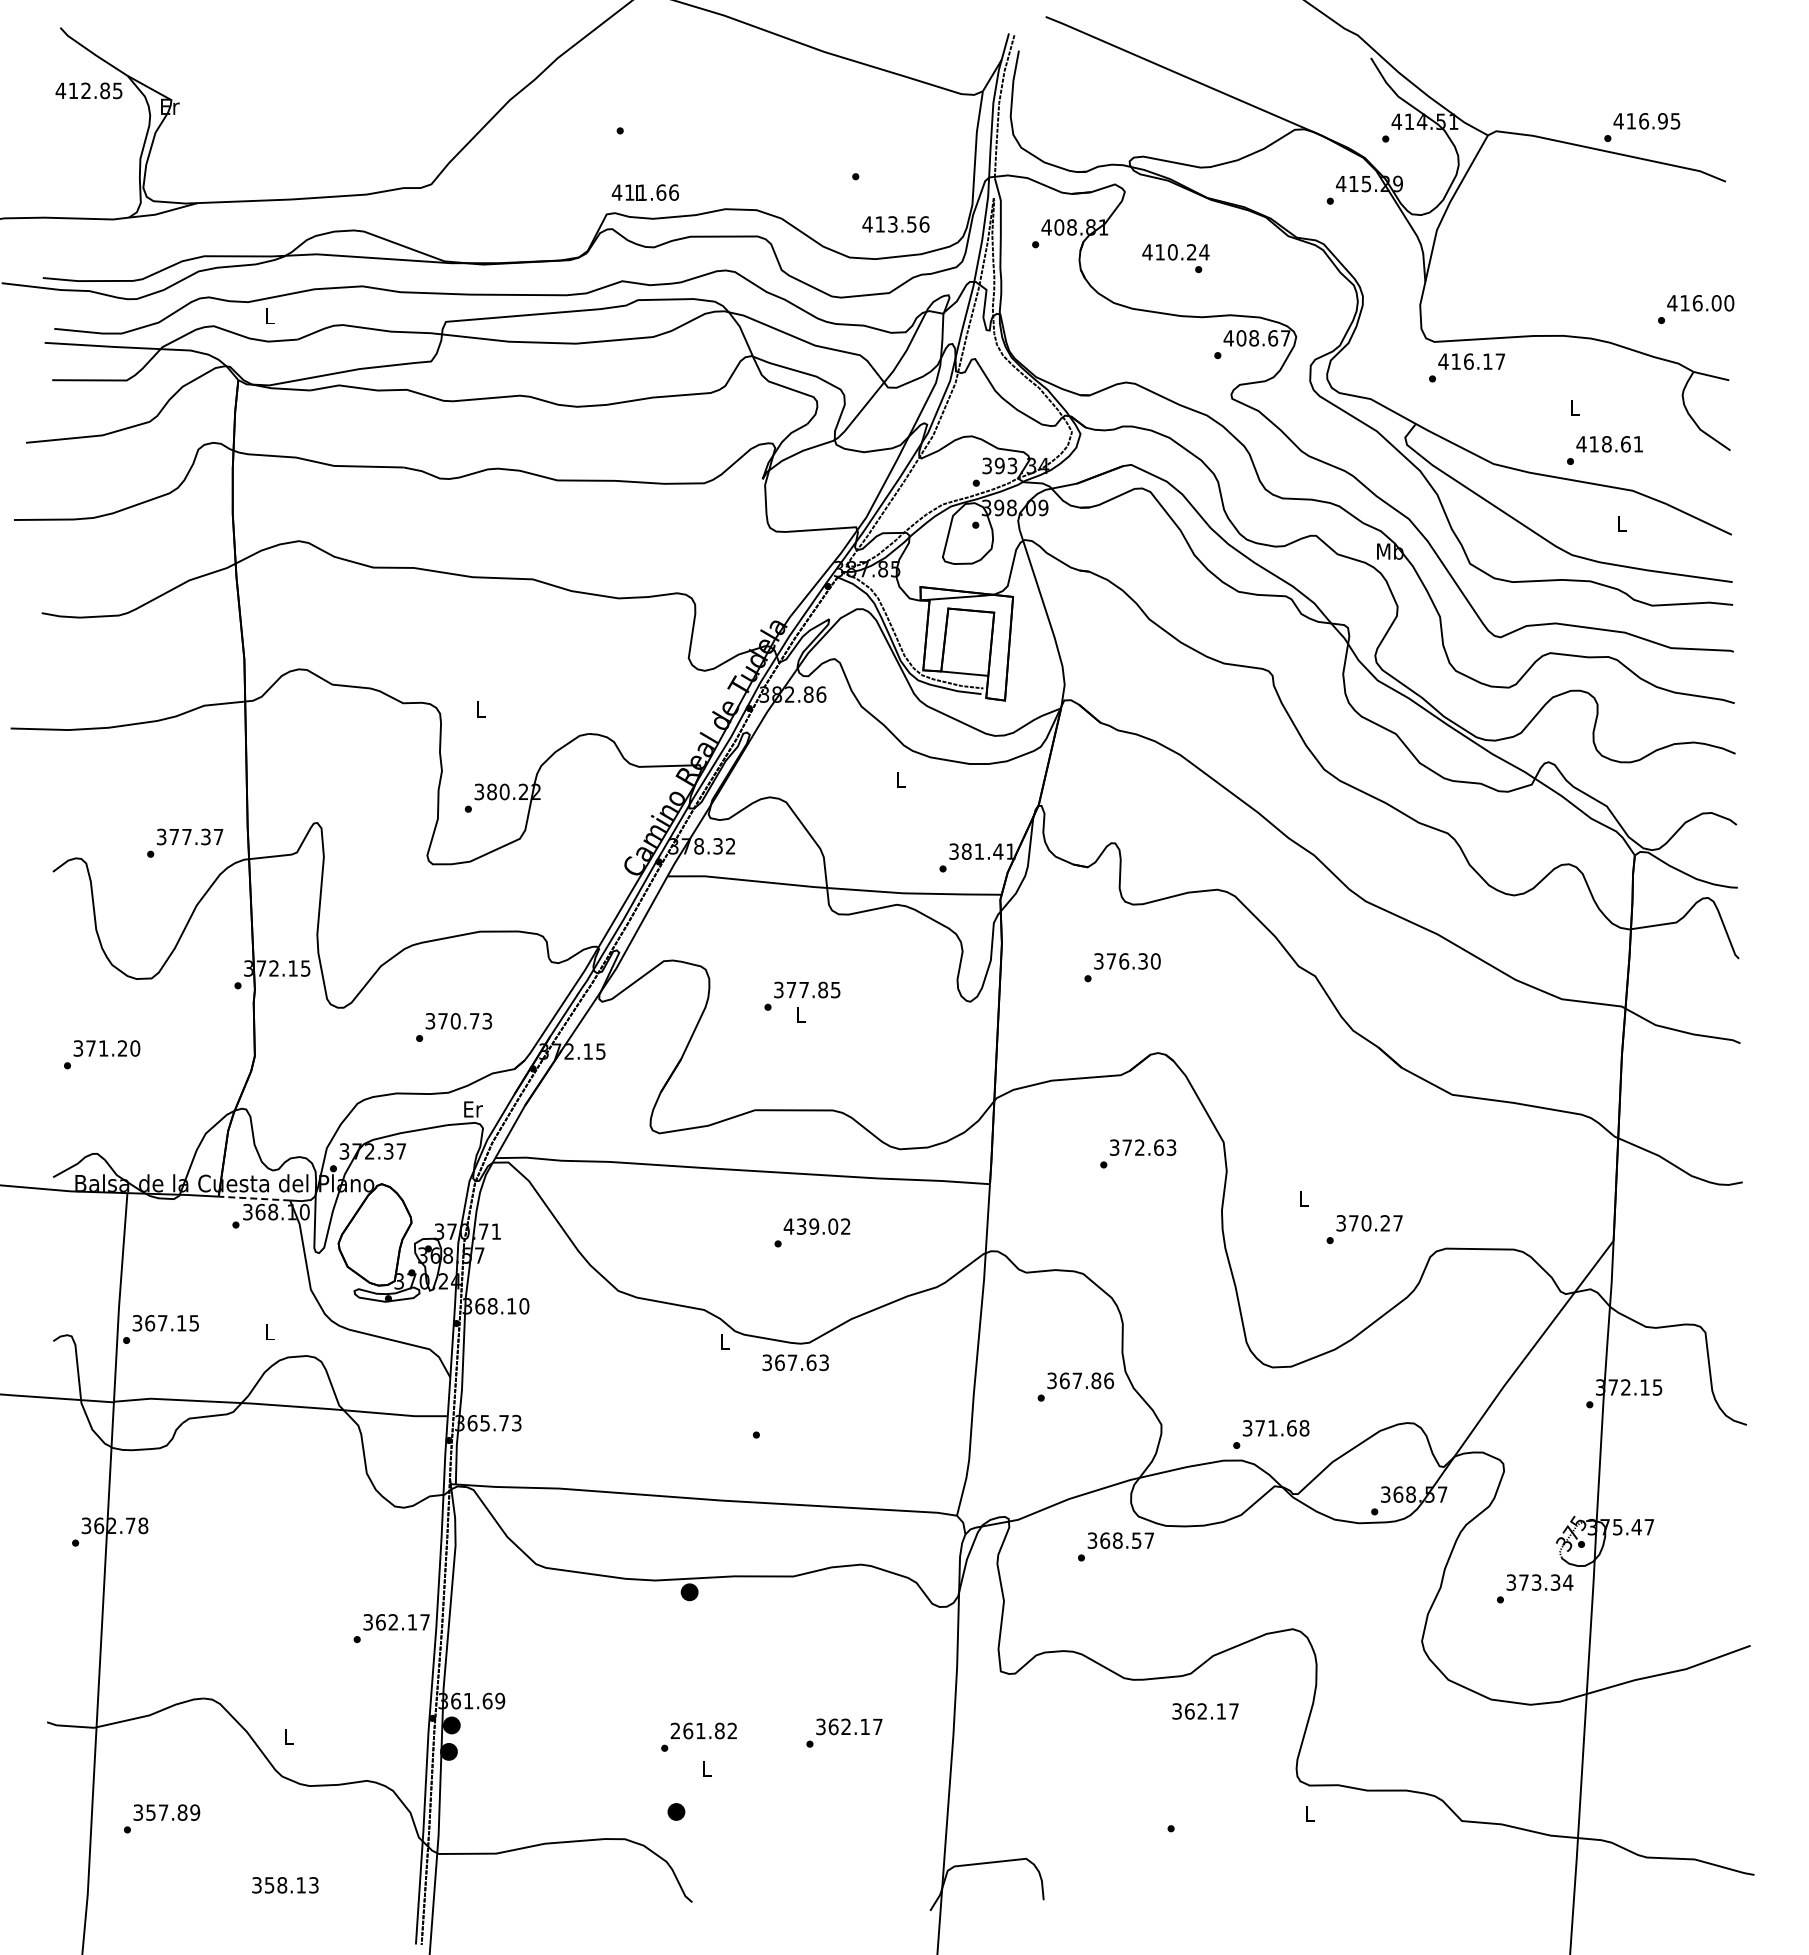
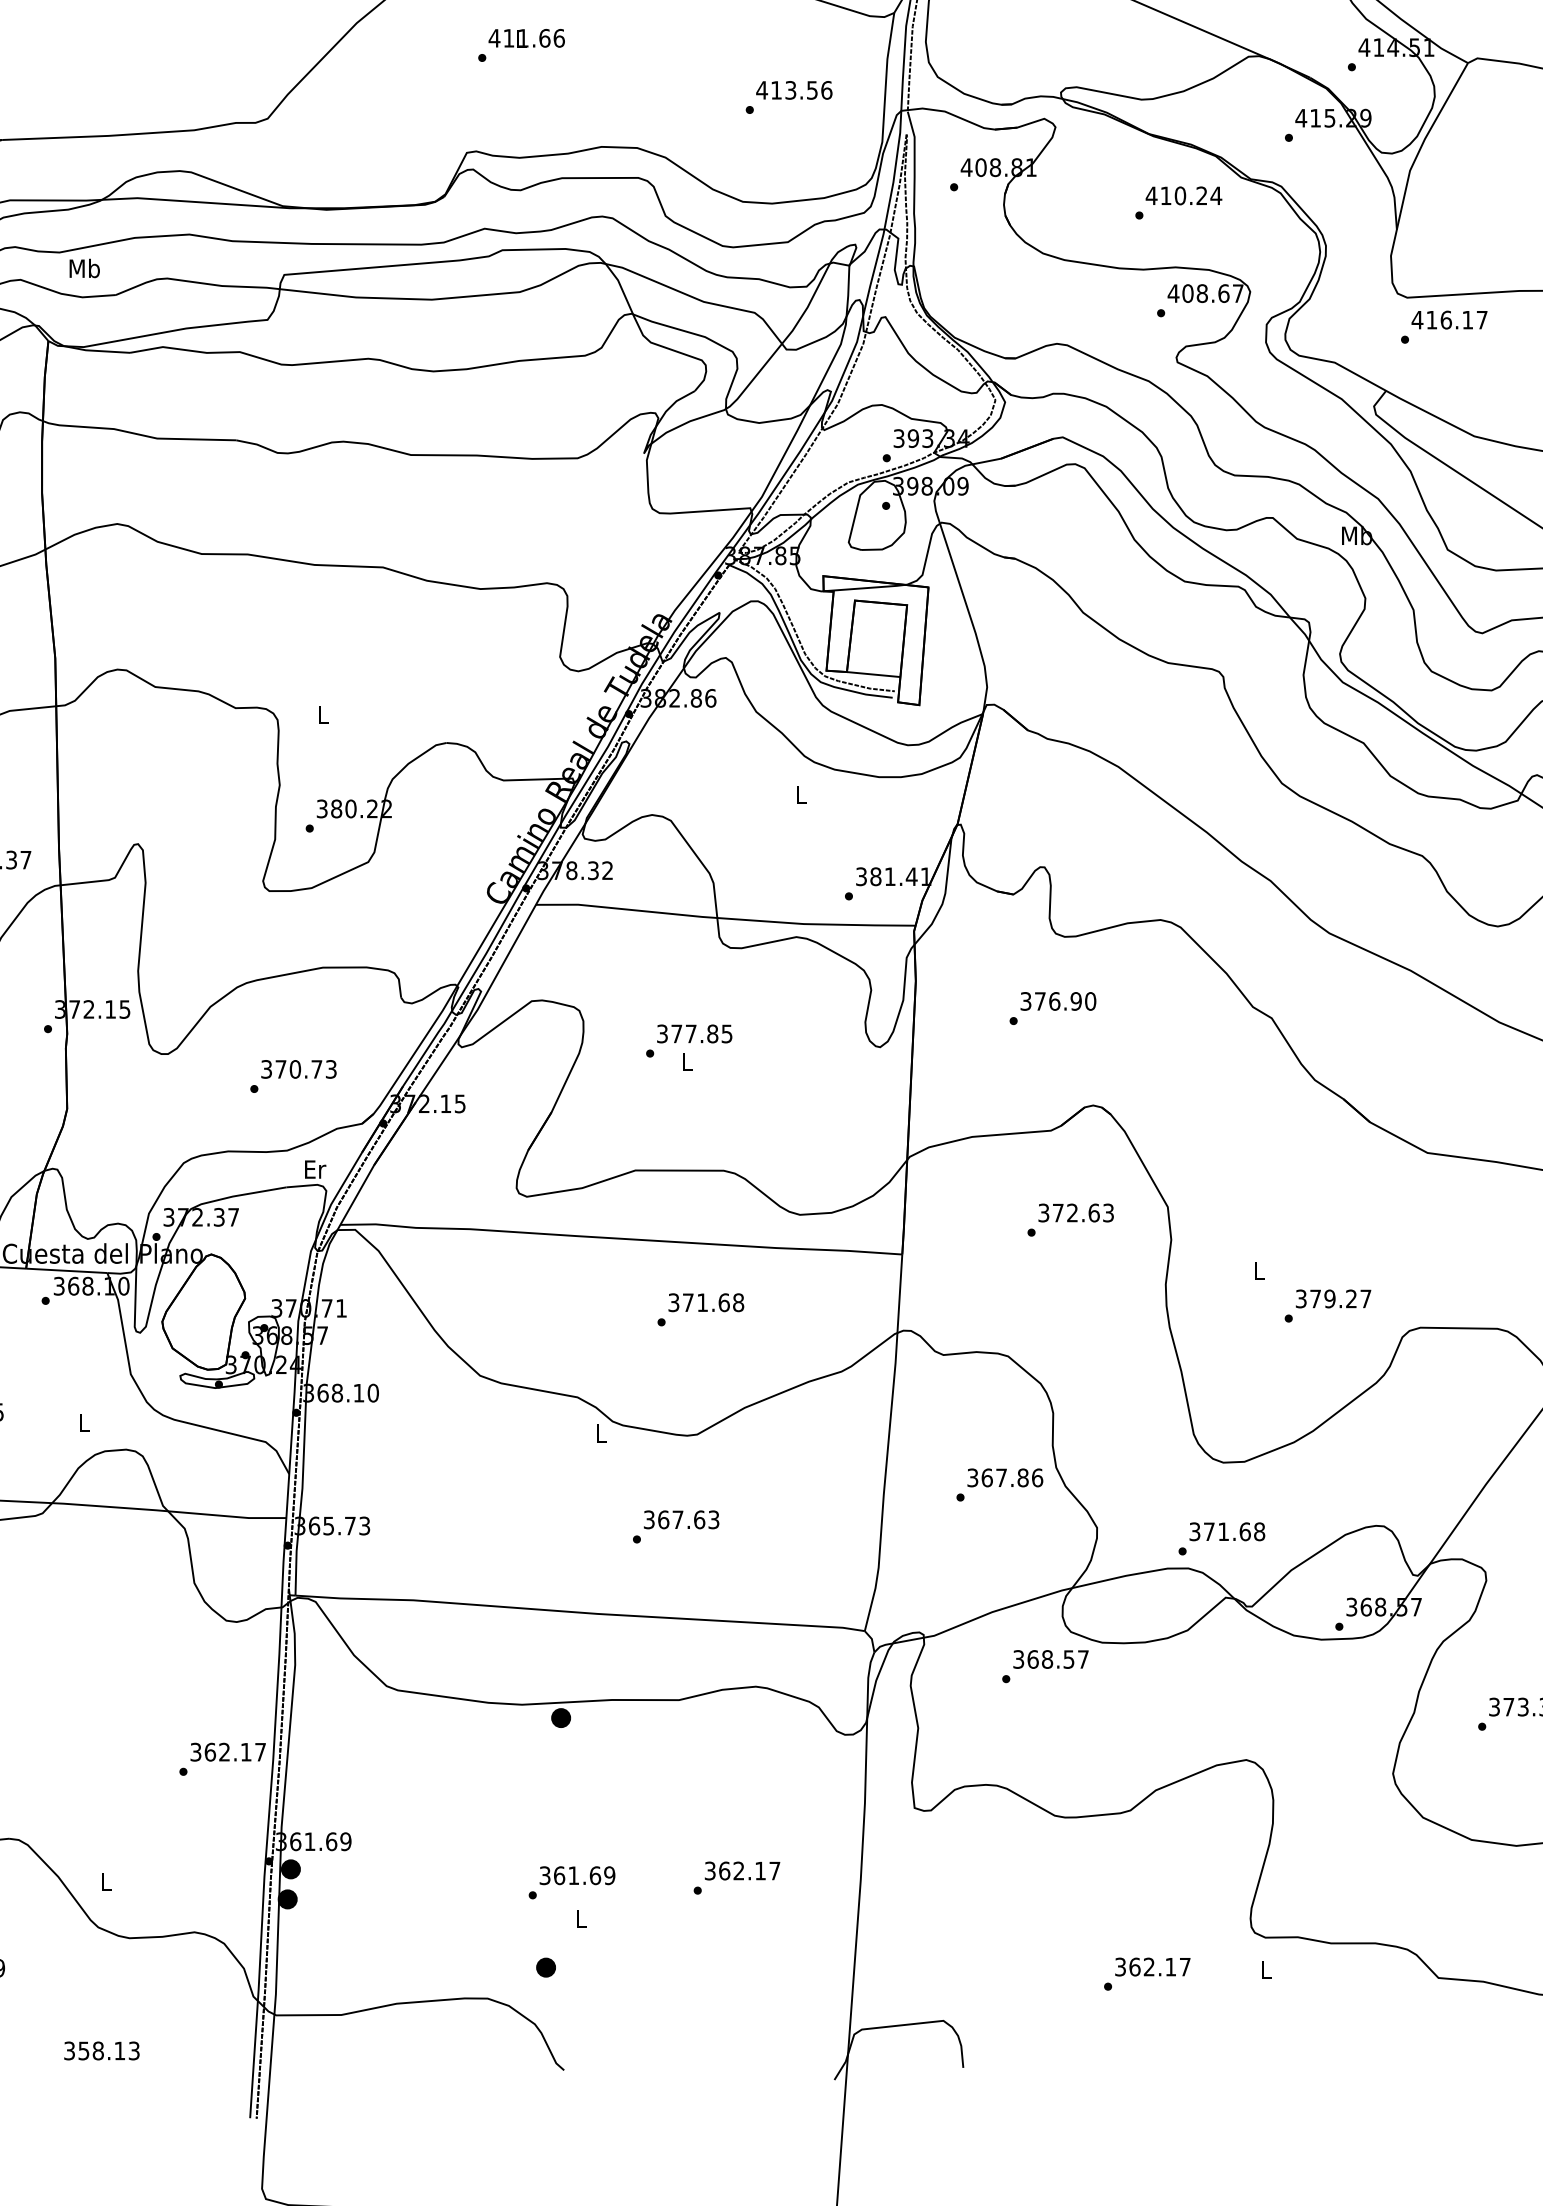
text: (644, 192) -> (525, 38), moved
text: (895, 224) -> (793, 90), moved
text: (1175, 252) -> (1183, 196), moved
text: (270, 315) -> (84, 267), L -> Mb
text: (1143, 961) -> (1076, 1001), 376.30 -> 376.90
line: (254, 1198) -> (66, 1270), dashed -> solid
text: (1366, 1223) -> (1330, 1299), 370.27 -> 379.27
text: (816, 1226) -> (705, 1302), 439.02 -> 371.68
text: (795, 1362) -> (681, 1519), moved
text: (1205, 1711) -> (1152, 1967), moved
text: (703, 1730) -> (576, 1875), 261.82 -> 361.69

